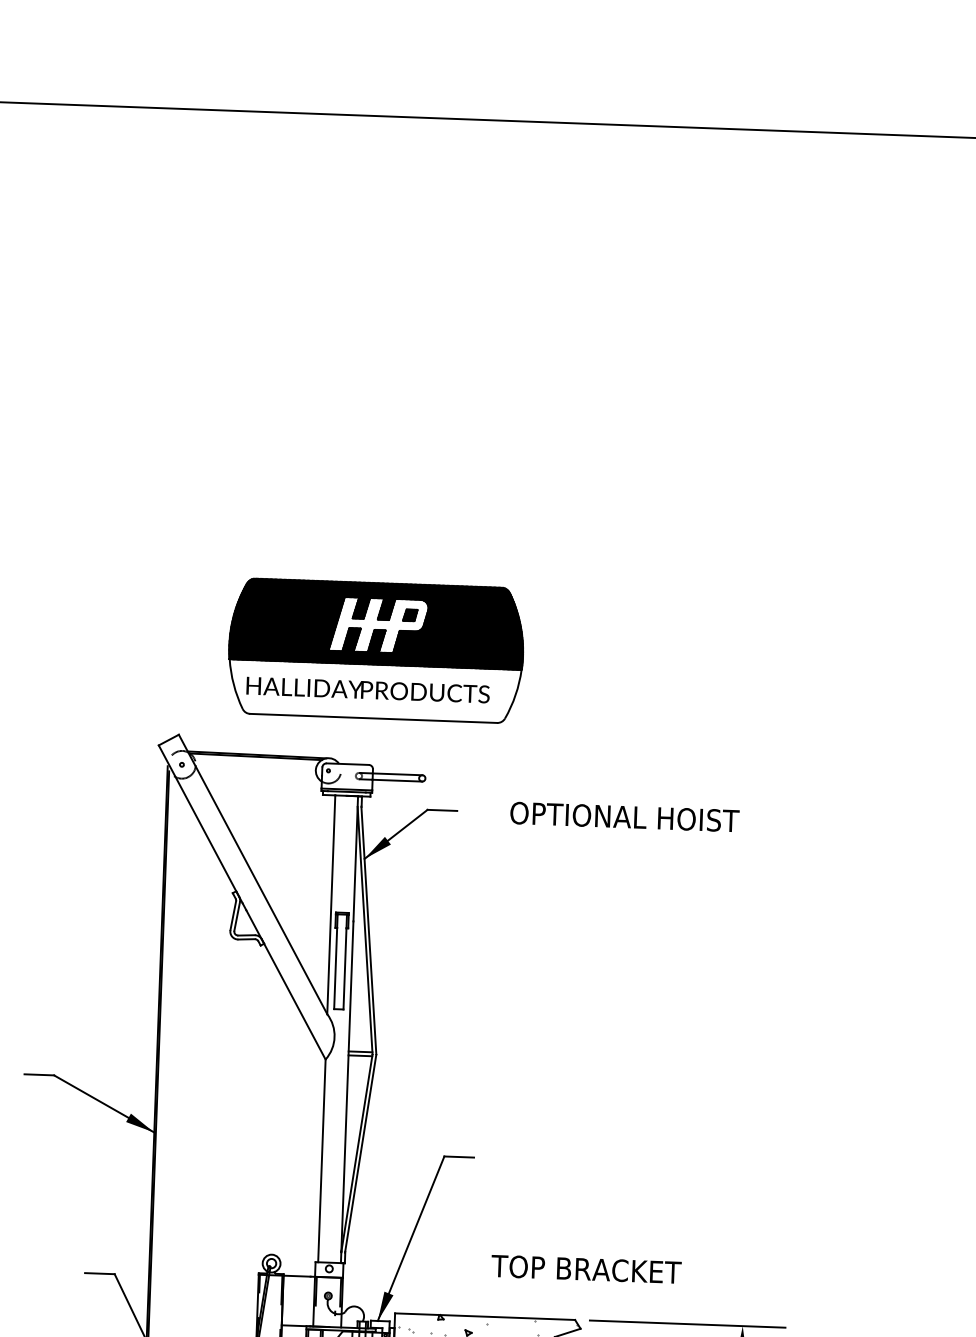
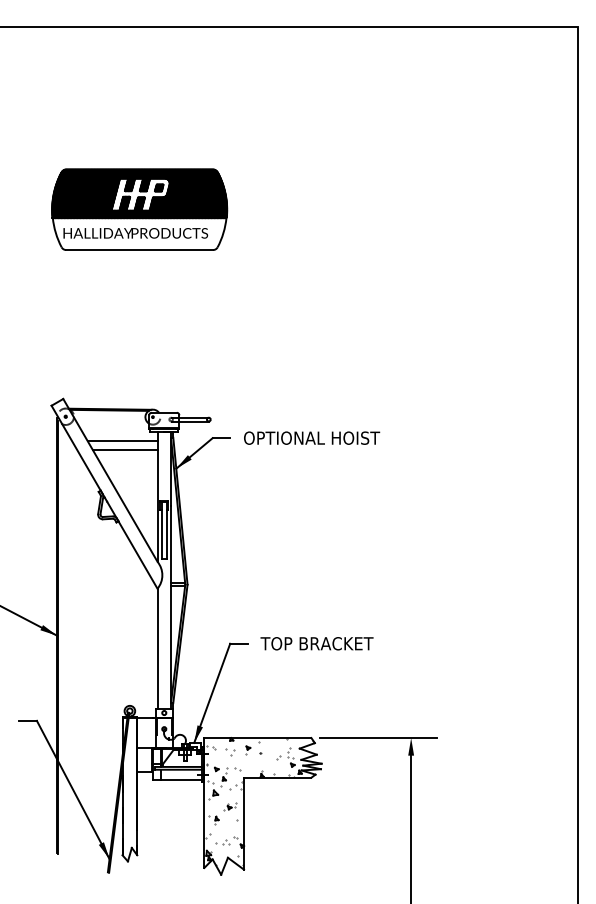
part: (375, 650) -> (139, 209), moved
line: (275, 809) -> (122, 441), added
text: (625, 815) -> (312, 437), moved
line: (280, 825) -> (125, 450), added
text: (585, 1268) -> (316, 643), moved

